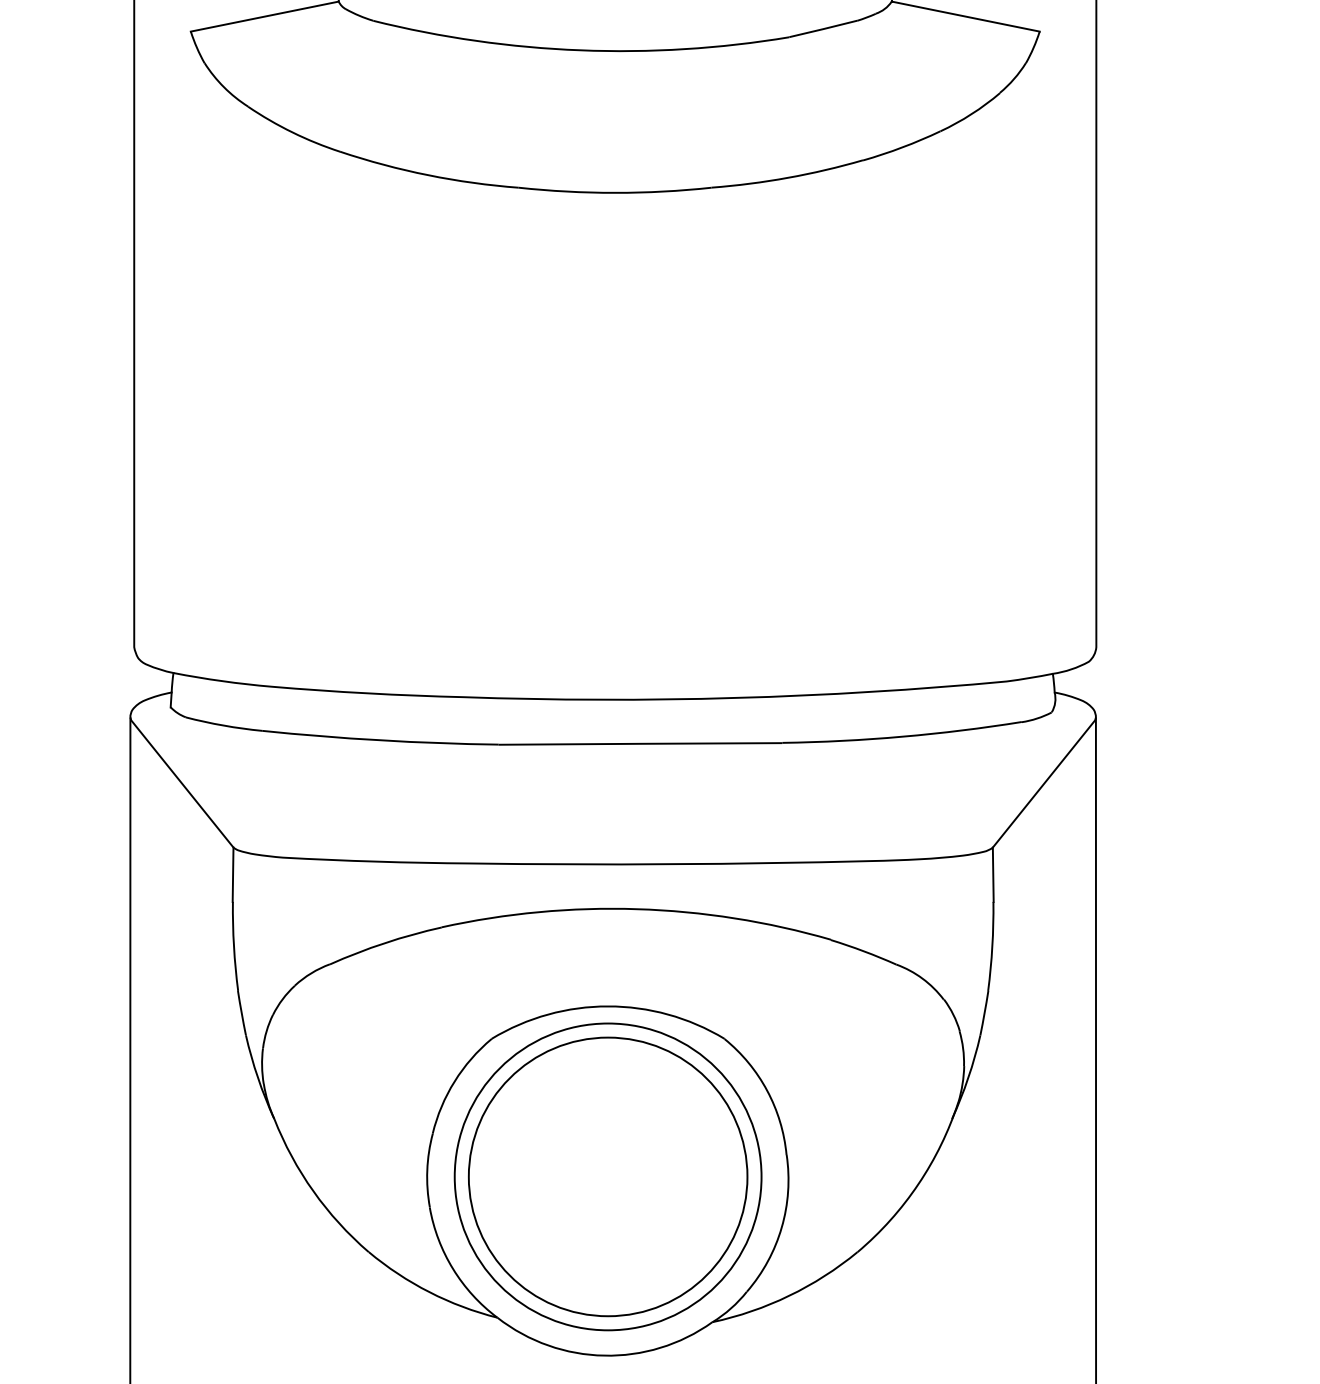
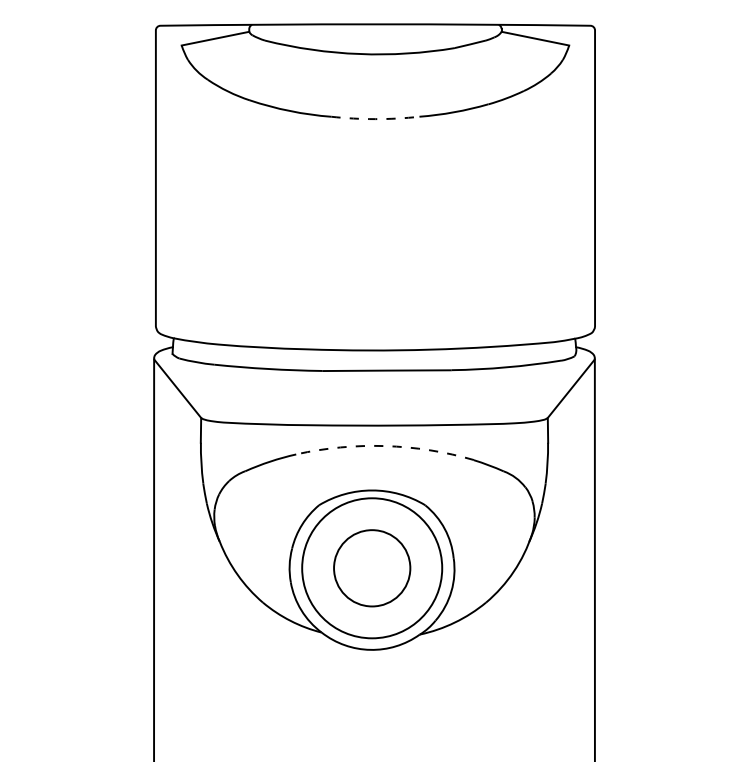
arc: (615, 193) -> (375, 119), solid -> dashed
arc: (637, 910) -> (385, 446), solid -> dashed
circle: (606, 1175) -> (371, 567), size x0.6

